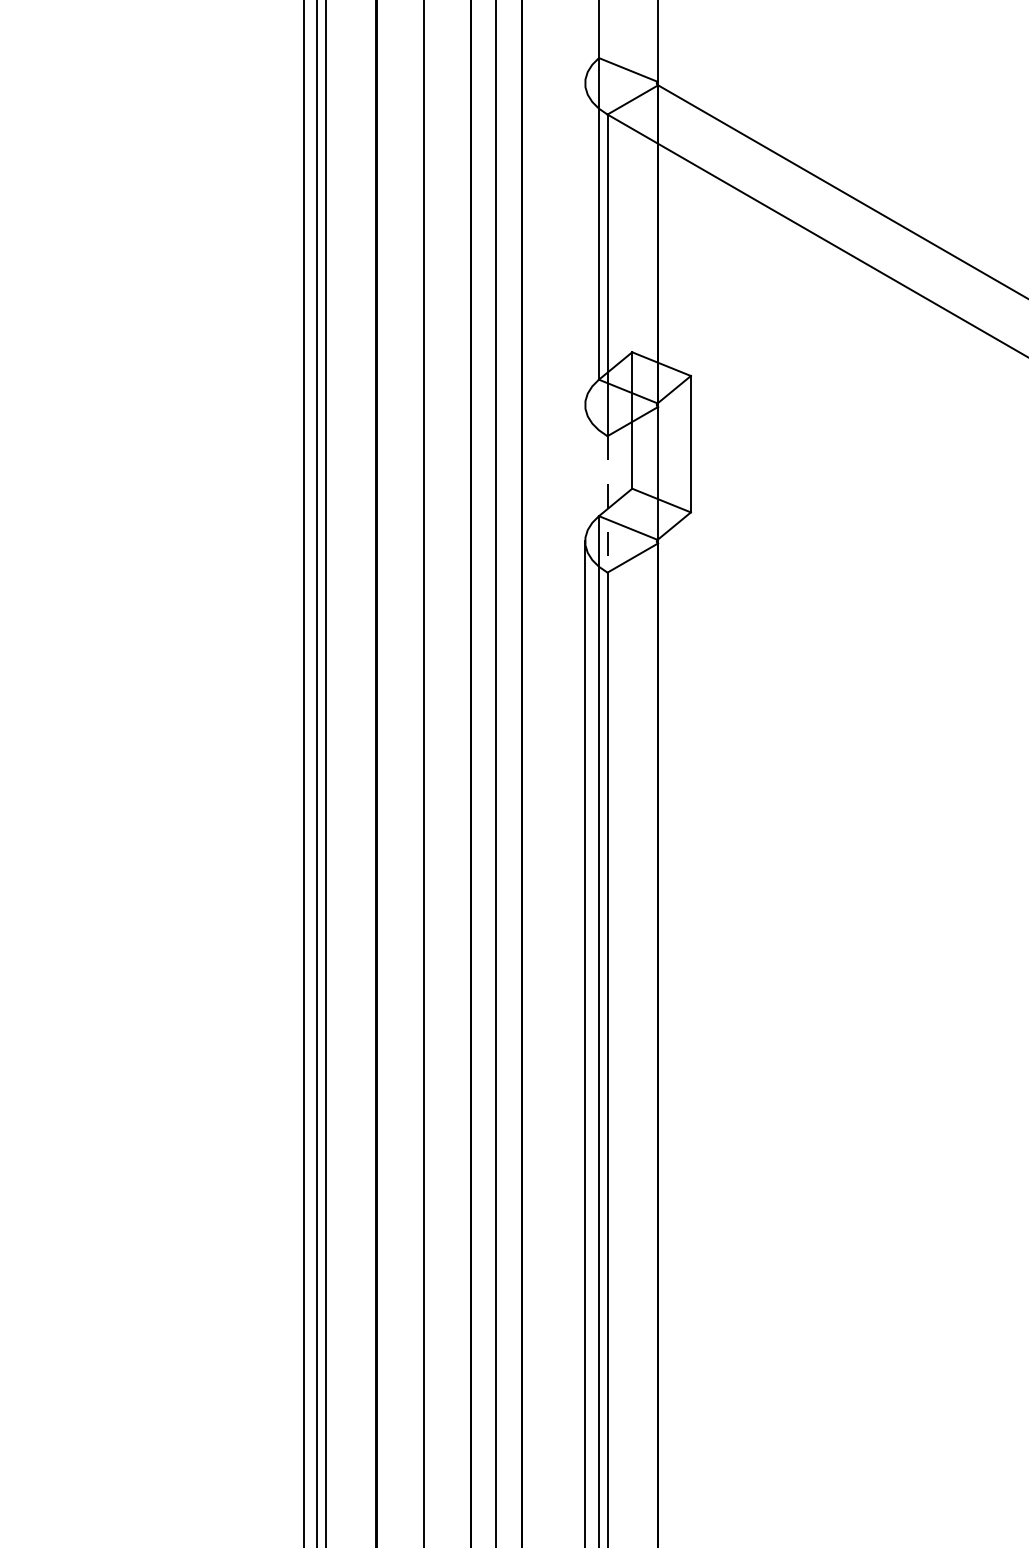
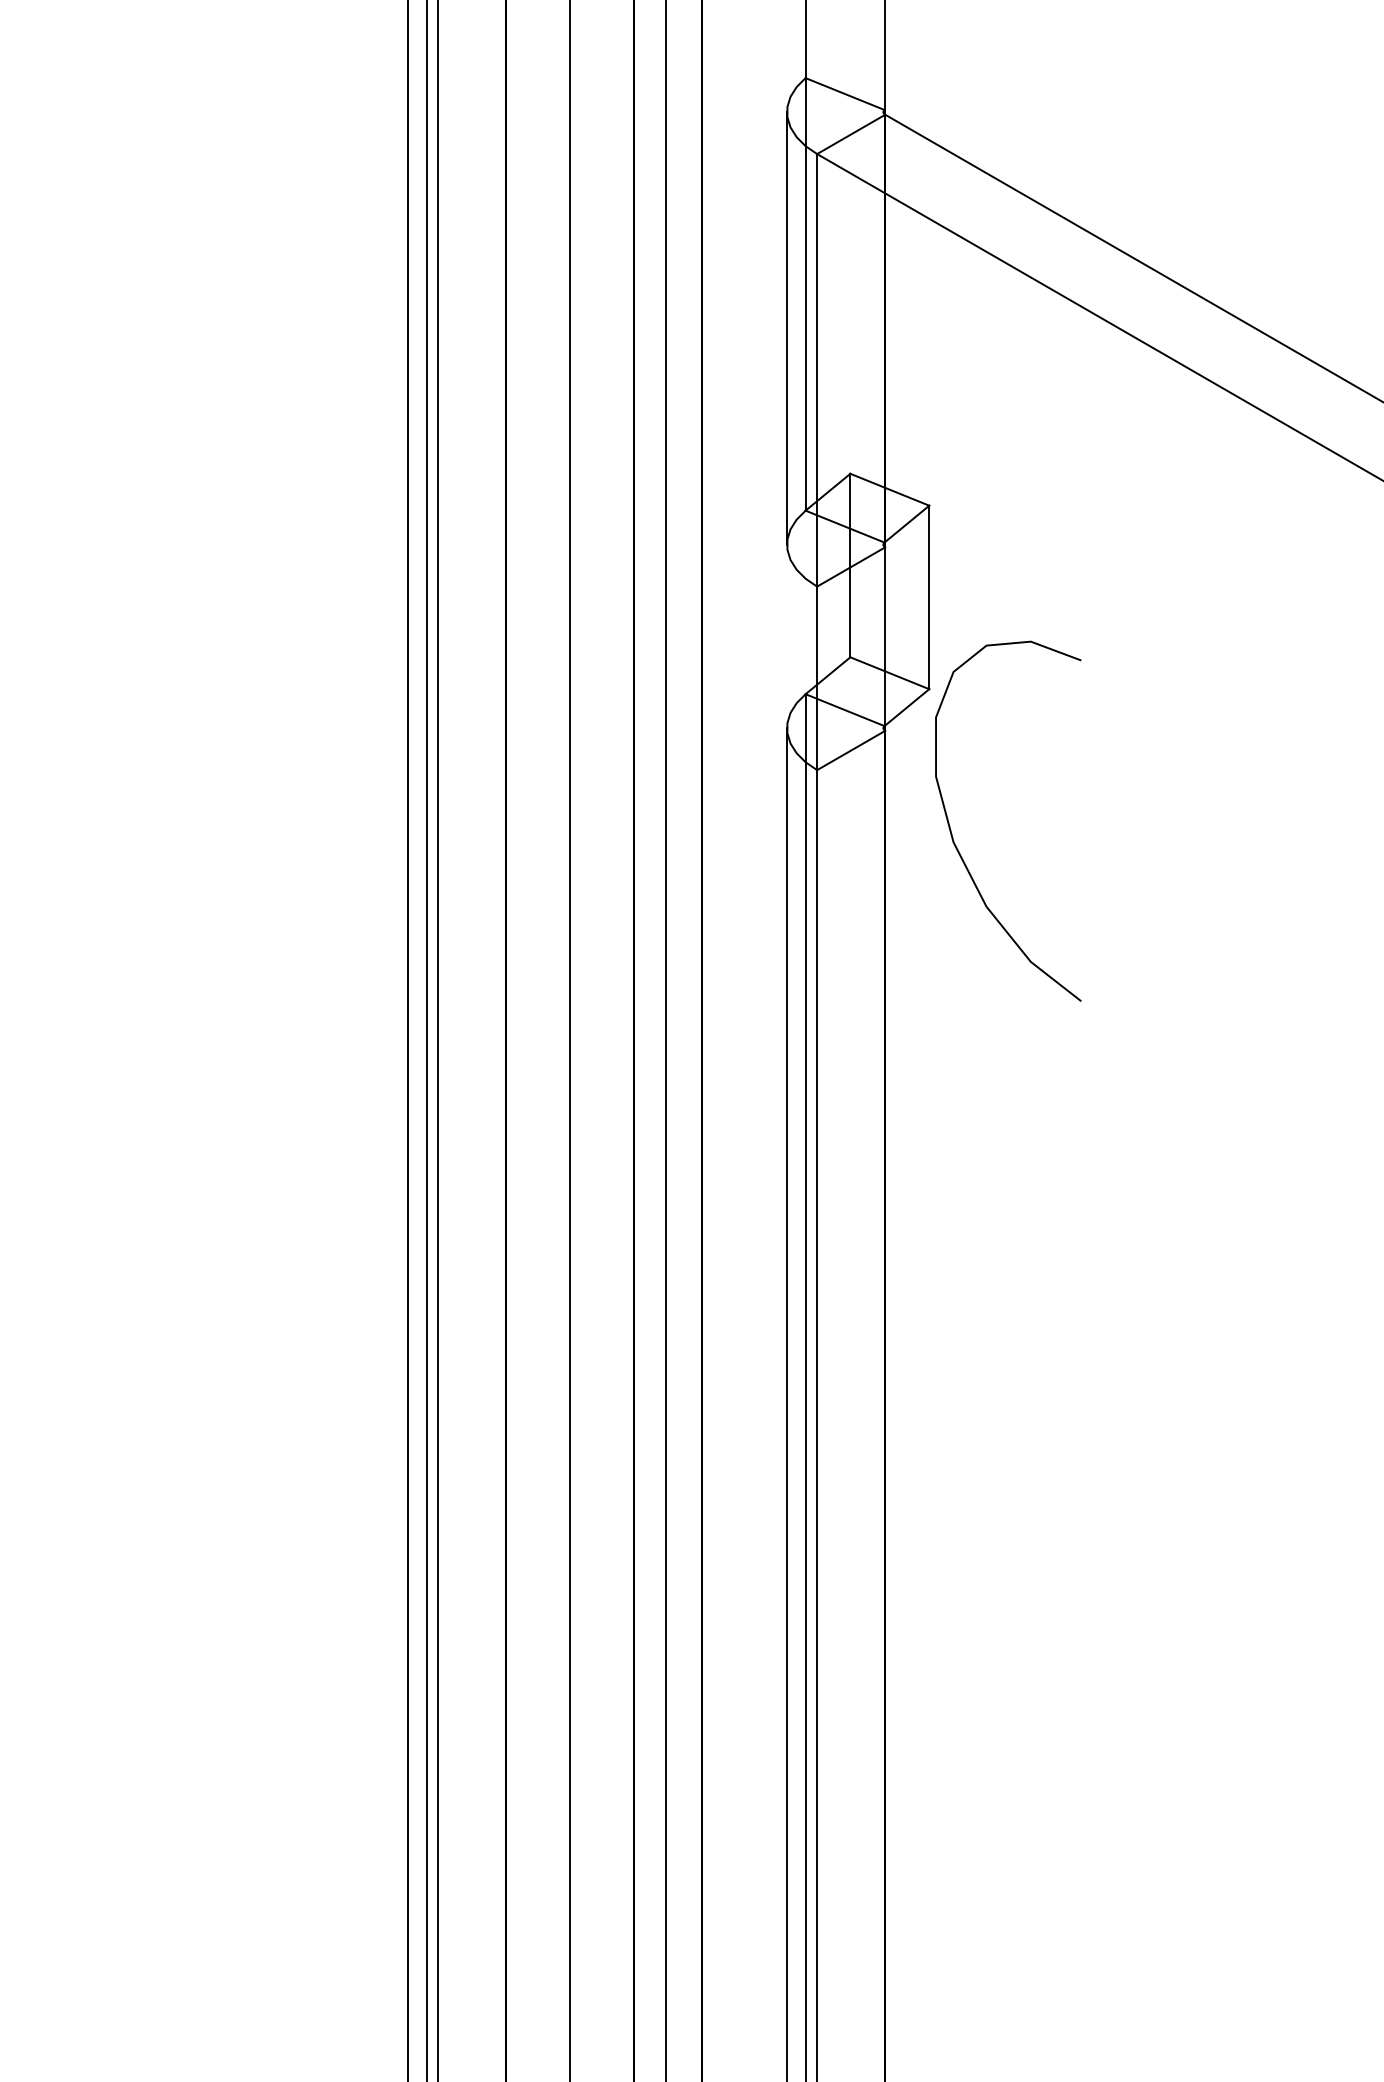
line: (585, 244) -> (787, 328), added
line: (607, 504) -> (817, 678), dashed -> solid
curve: (708, 619) -> (952, 833), added

